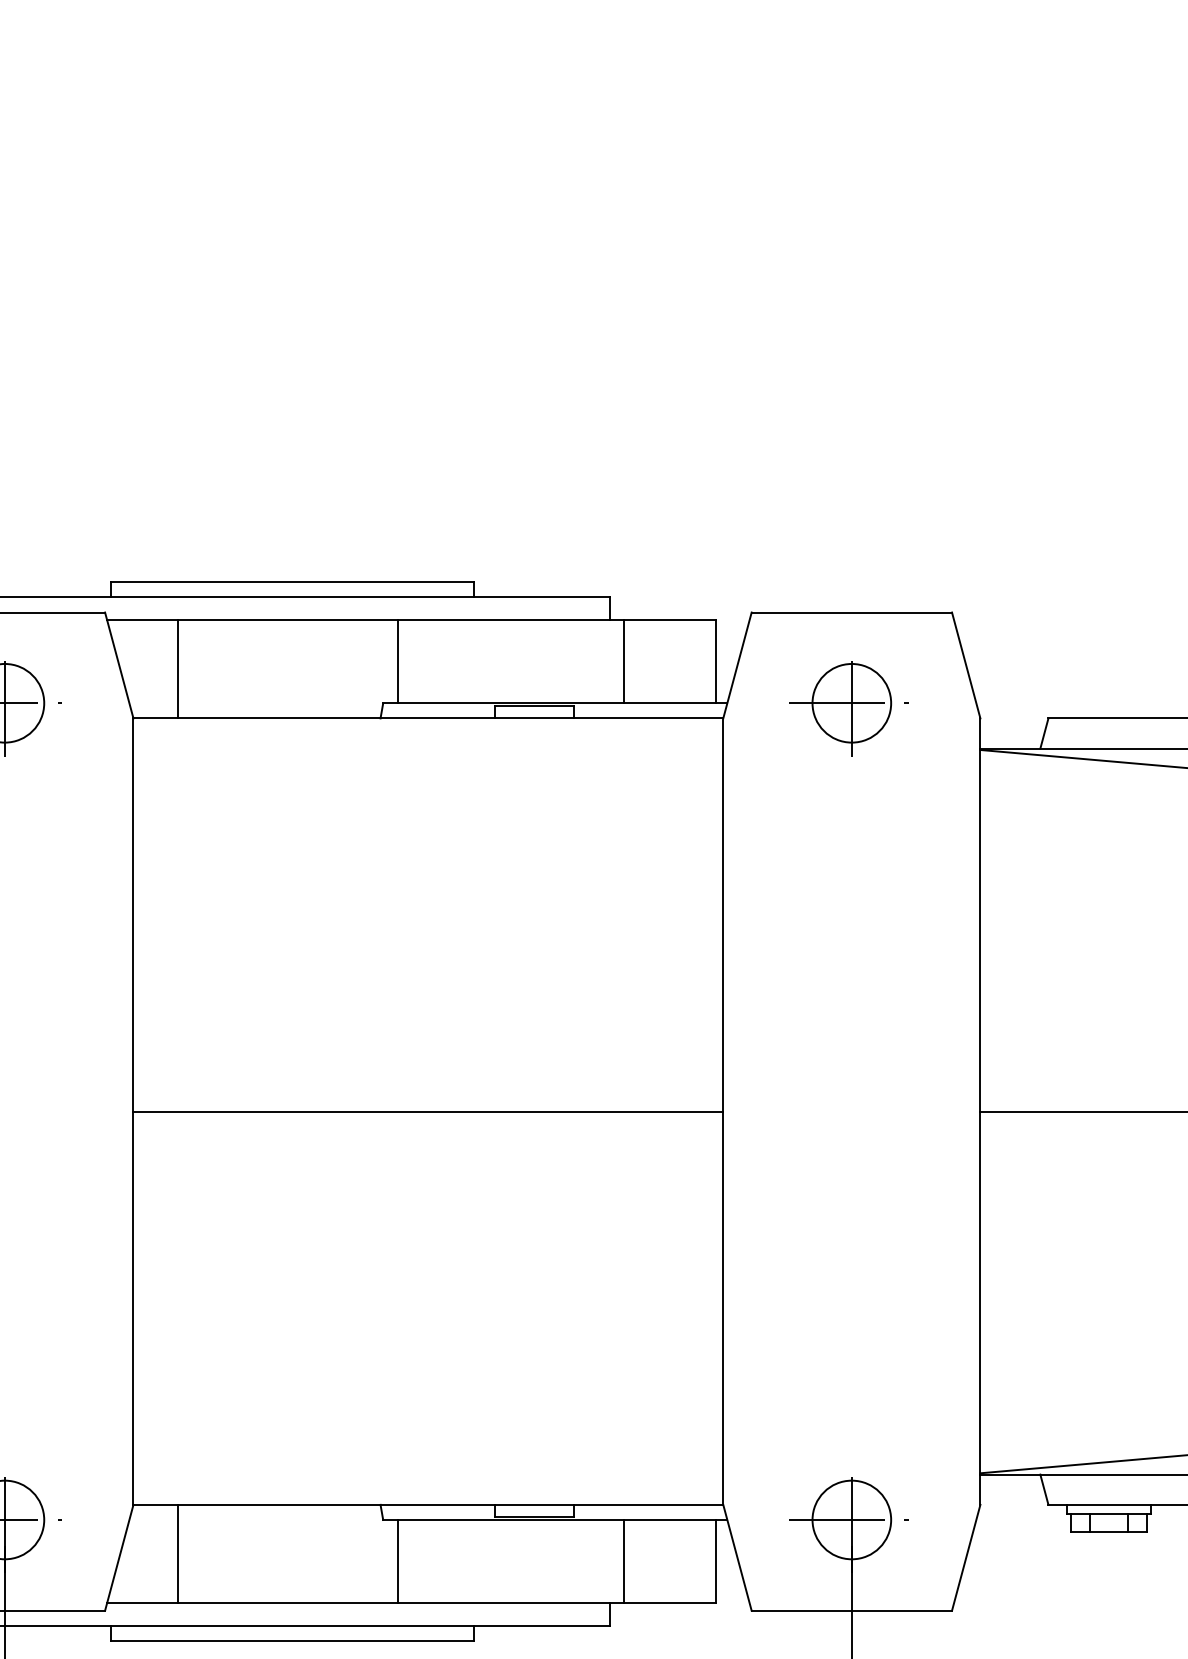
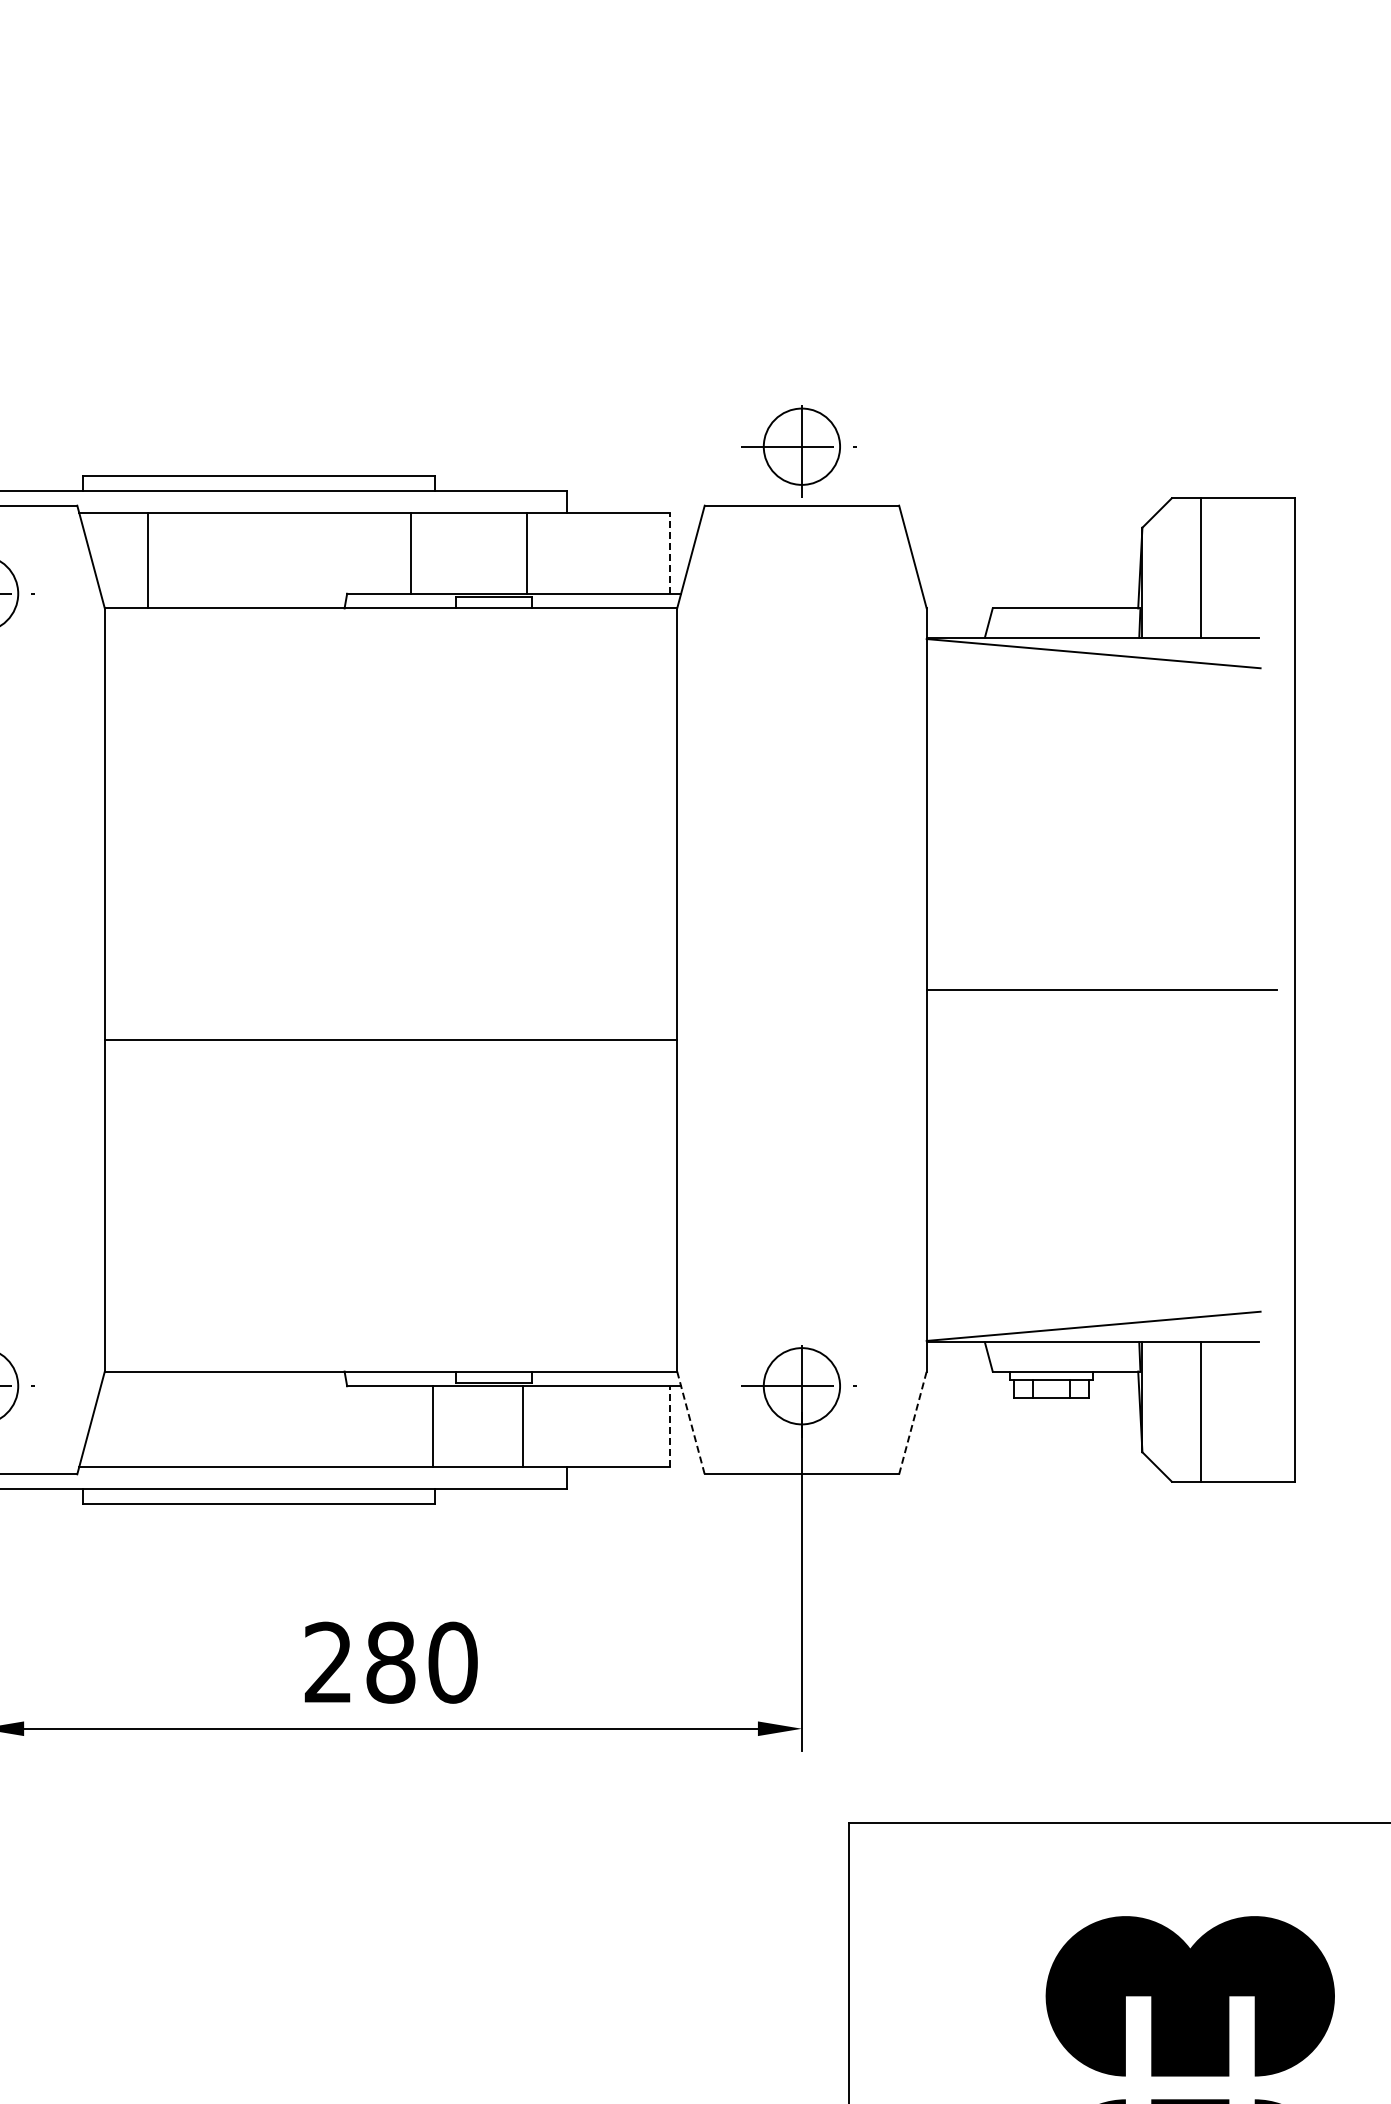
line: (715, 660) -> (669, 552), solid -> dashed
line: (397, 661) -> (411, 553), moved
line: (624, 661) -> (527, 553), moved
part: (848, 708) -> (798, 451), moved
line: (427, 1112) -> (390, 1040), moved
line: (178, 1553) -> (148, 1418), removed
line: (966, 1557) -> (913, 1422), solid -> dashed
line: (738, 1558) -> (691, 1423), solid -> dashed
line: (397, 1561) -> (433, 1426), moved
line: (624, 1561) -> (523, 1426), moved
line: (715, 1561) -> (669, 1426), solid -> dashed

